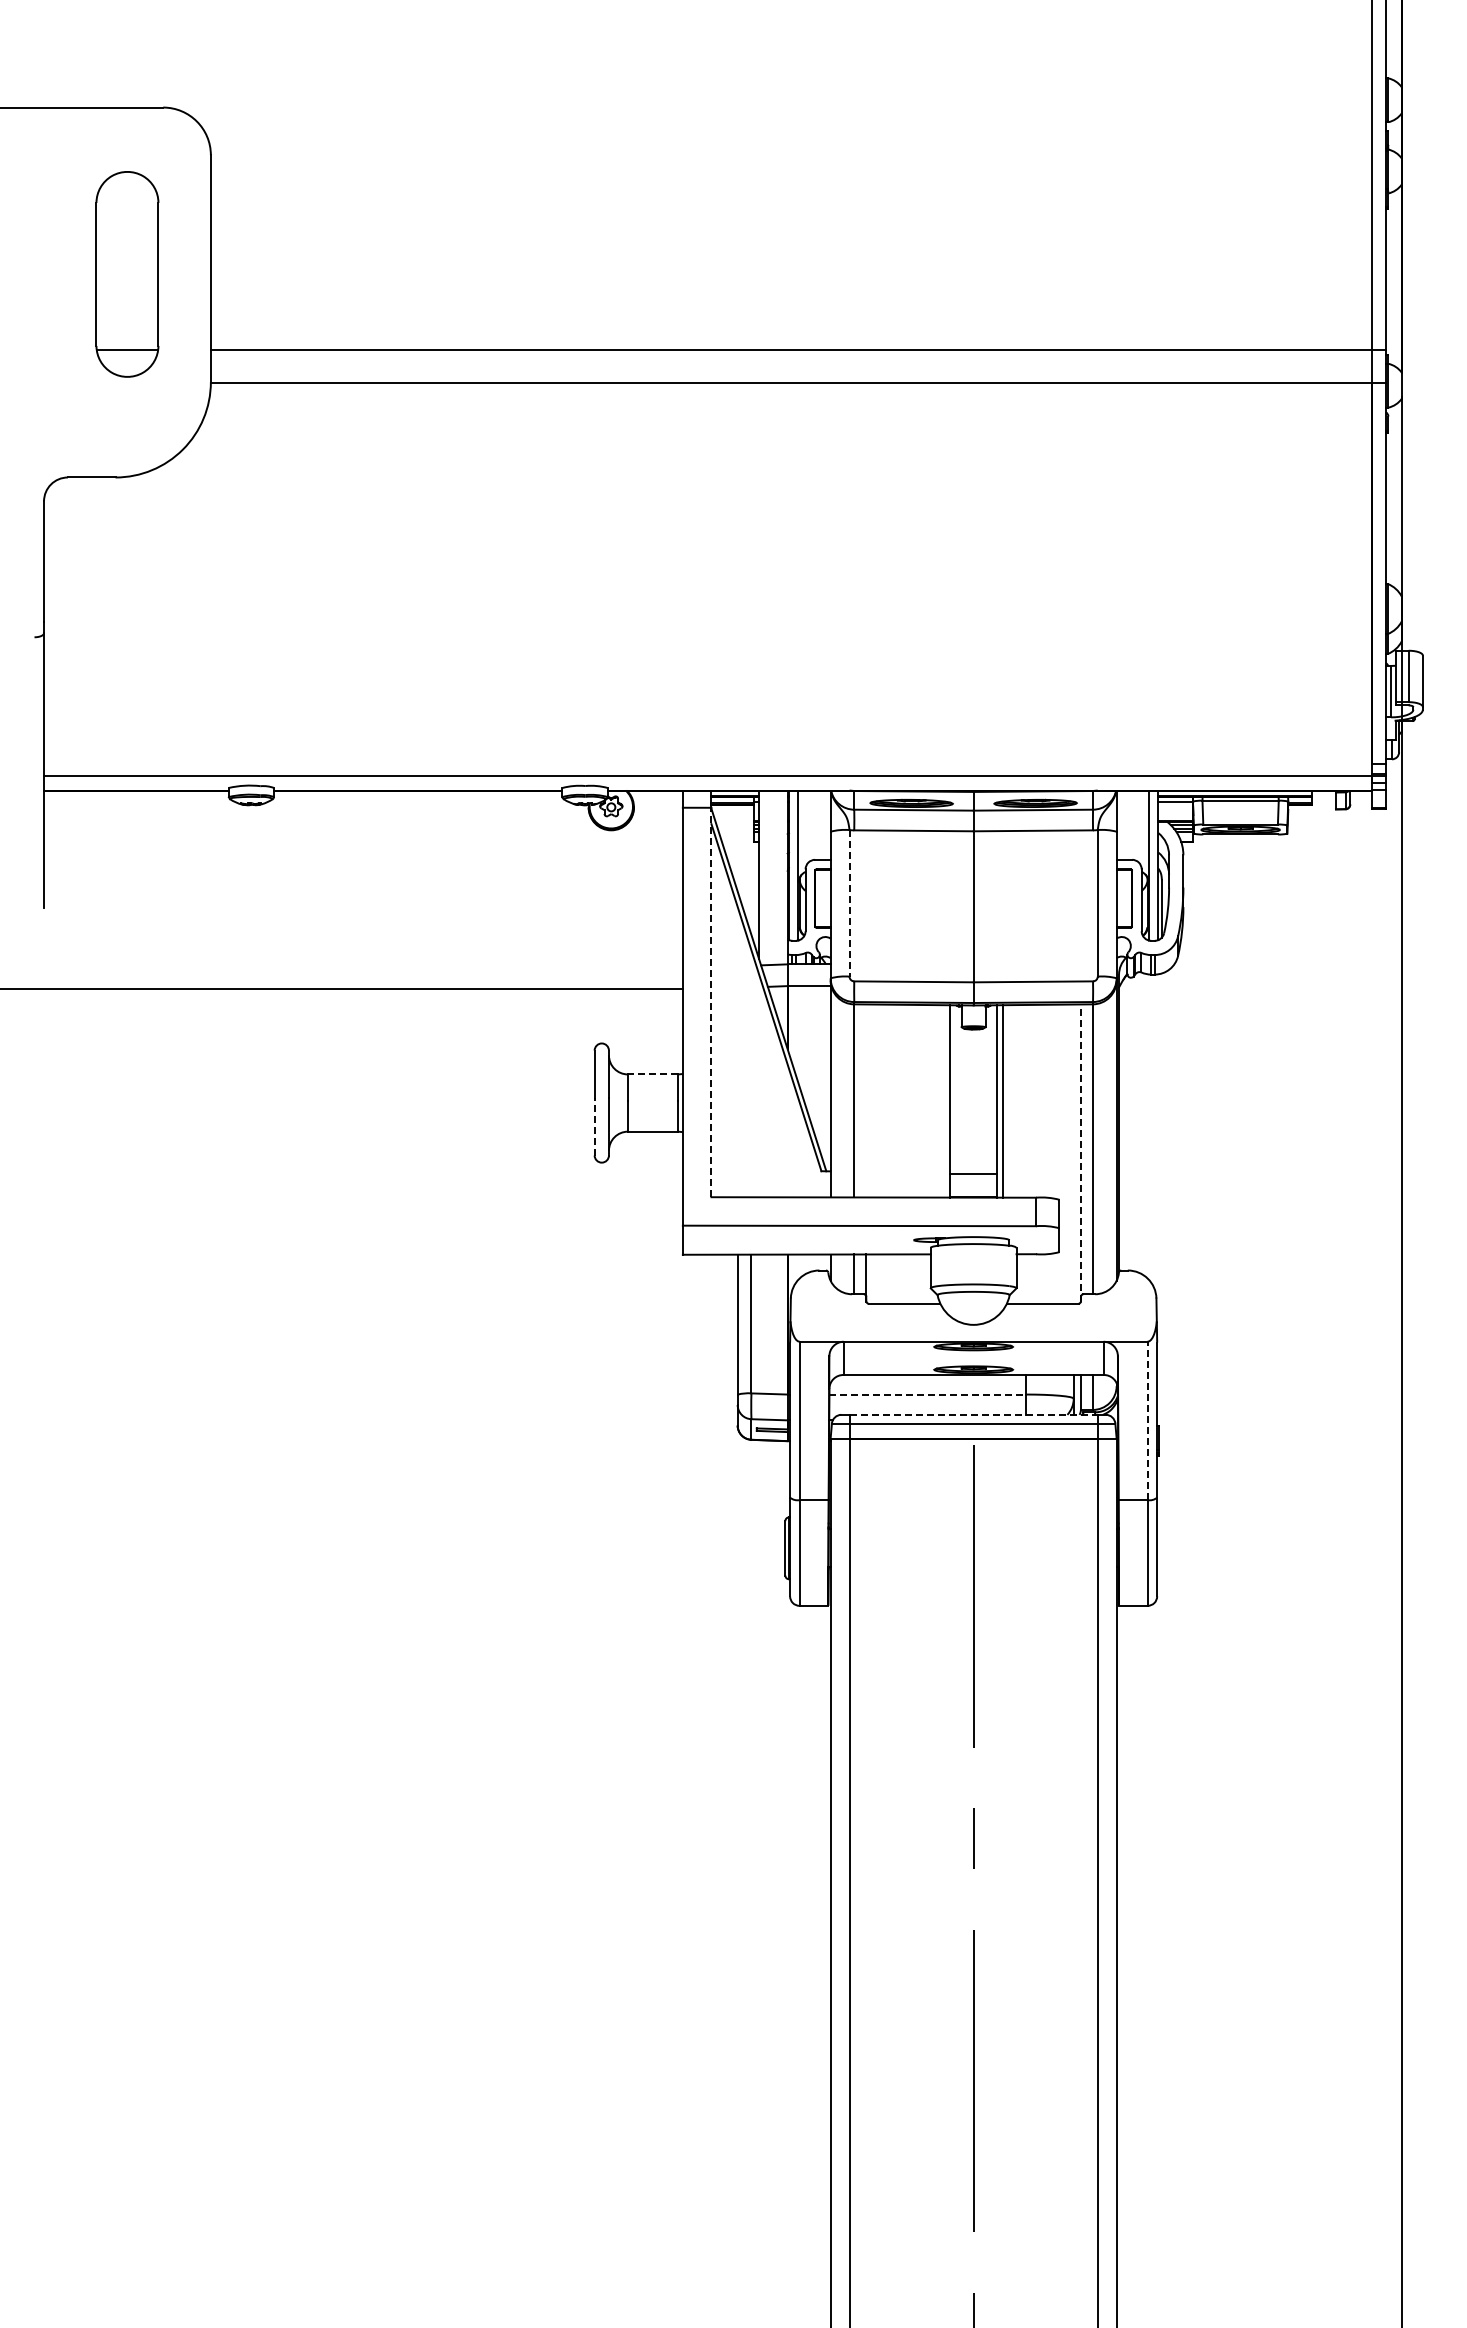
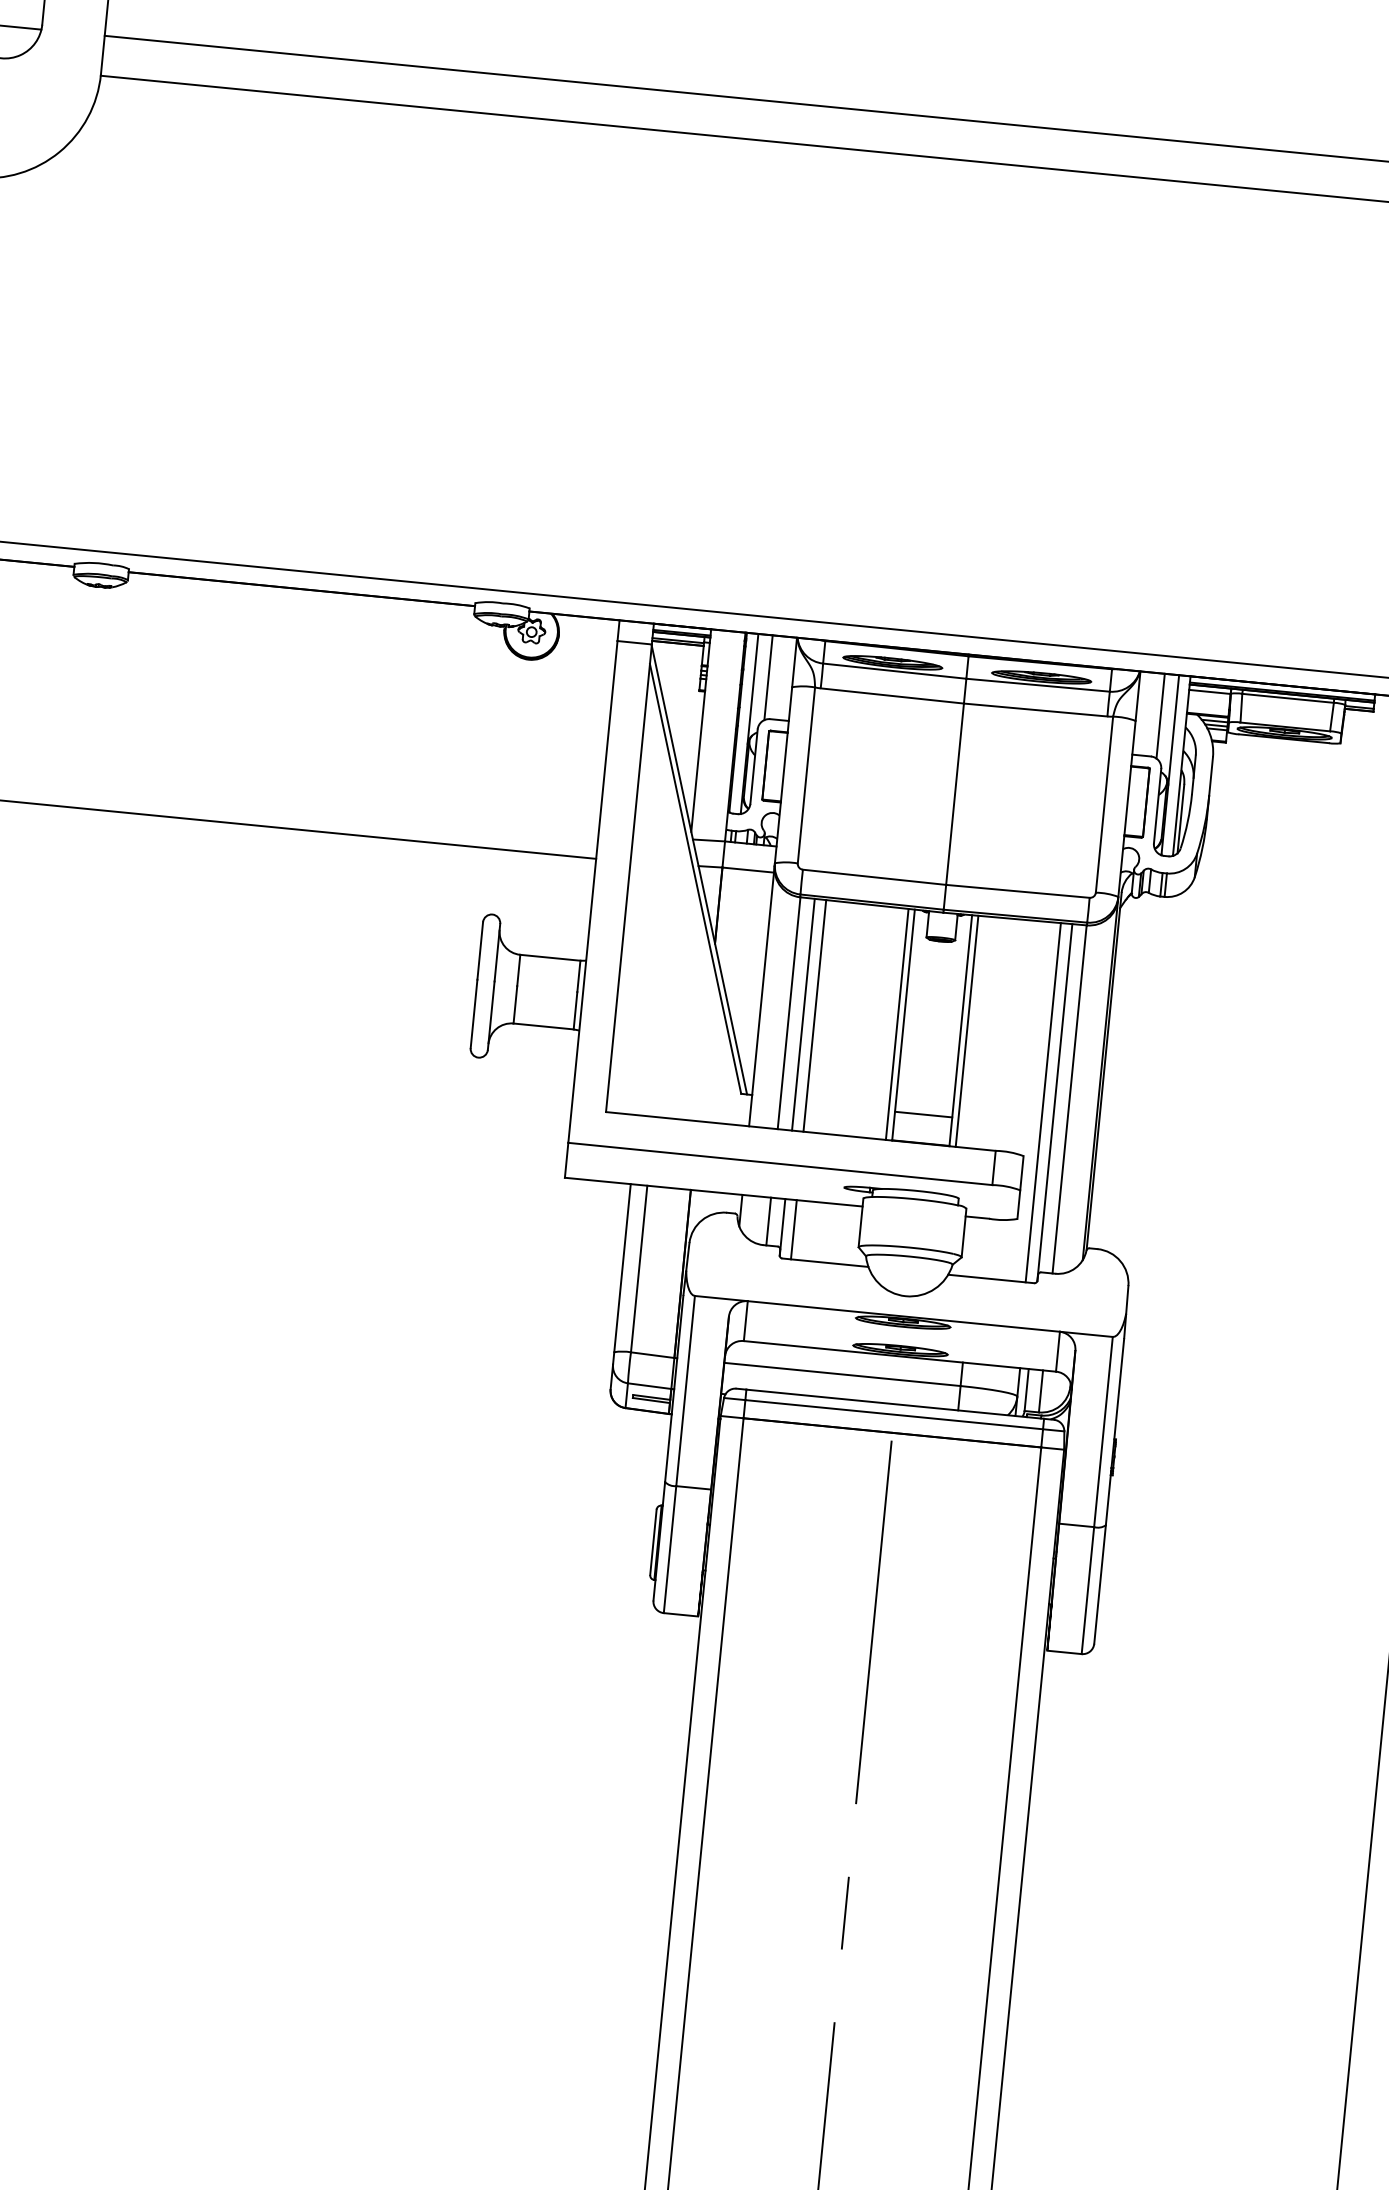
line: (810, 825) -> (768, 677), added
line: (1136, 825) -> (1160, 715), added
line: (849, 903) -> (806, 775), dashed -> solid
line: (711, 1002) -> (629, 878), dashed -> solid
line: (652, 1074) -> (549, 957), dashed -> solid
line: (866, 1100) -> (803, 1014), added
line: (875, 1100) -> (814, 1015), added
line: (944, 1101) -> (897, 1024), added
line: (594, 1127) -> (473, 1014), dashed -> solid
line: (1071, 1153) -> (1043, 1101), added
line: (1080, 1153) -> (1054, 1103), dashed -> solid
line: (875, 1278) -> (793, 1228), added
line: (928, 1394) -> (843, 1374), dashed -> solid
line: (973, 1414) -> (895, 1403), dashed -> solid
line: (1147, 1420) -> (1103, 1431), dashed -> solid

